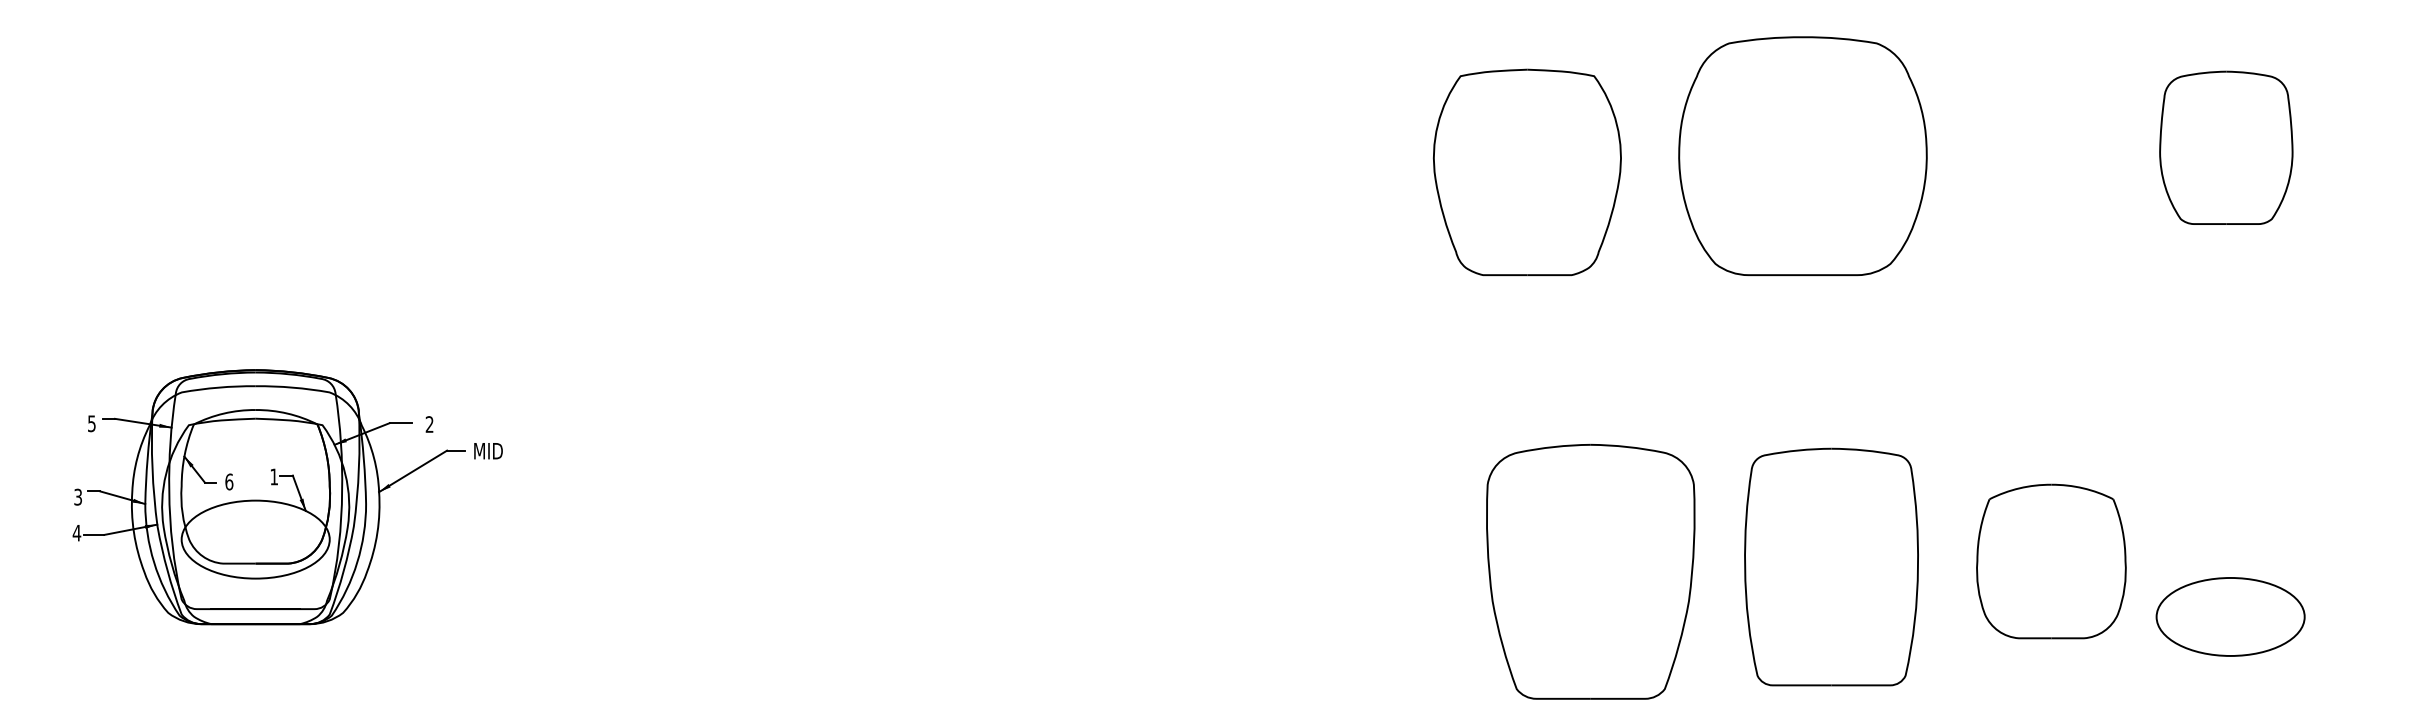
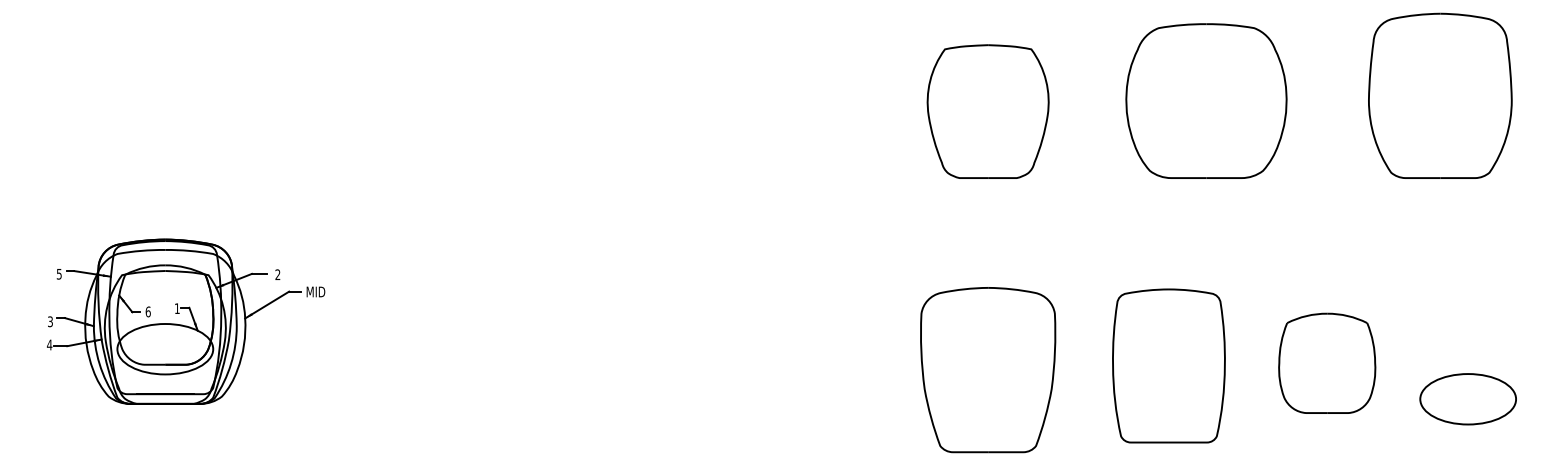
part: (2226, 147) -> (1440, 95), size x1.67
part: (1803, 155) -> (1206, 100), moved
part: (1830, 566) -> (1168, 365), moved
part: (1591, 572) -> (988, 370), moved
part: (2229, 617) -> (1467, 399), moved

